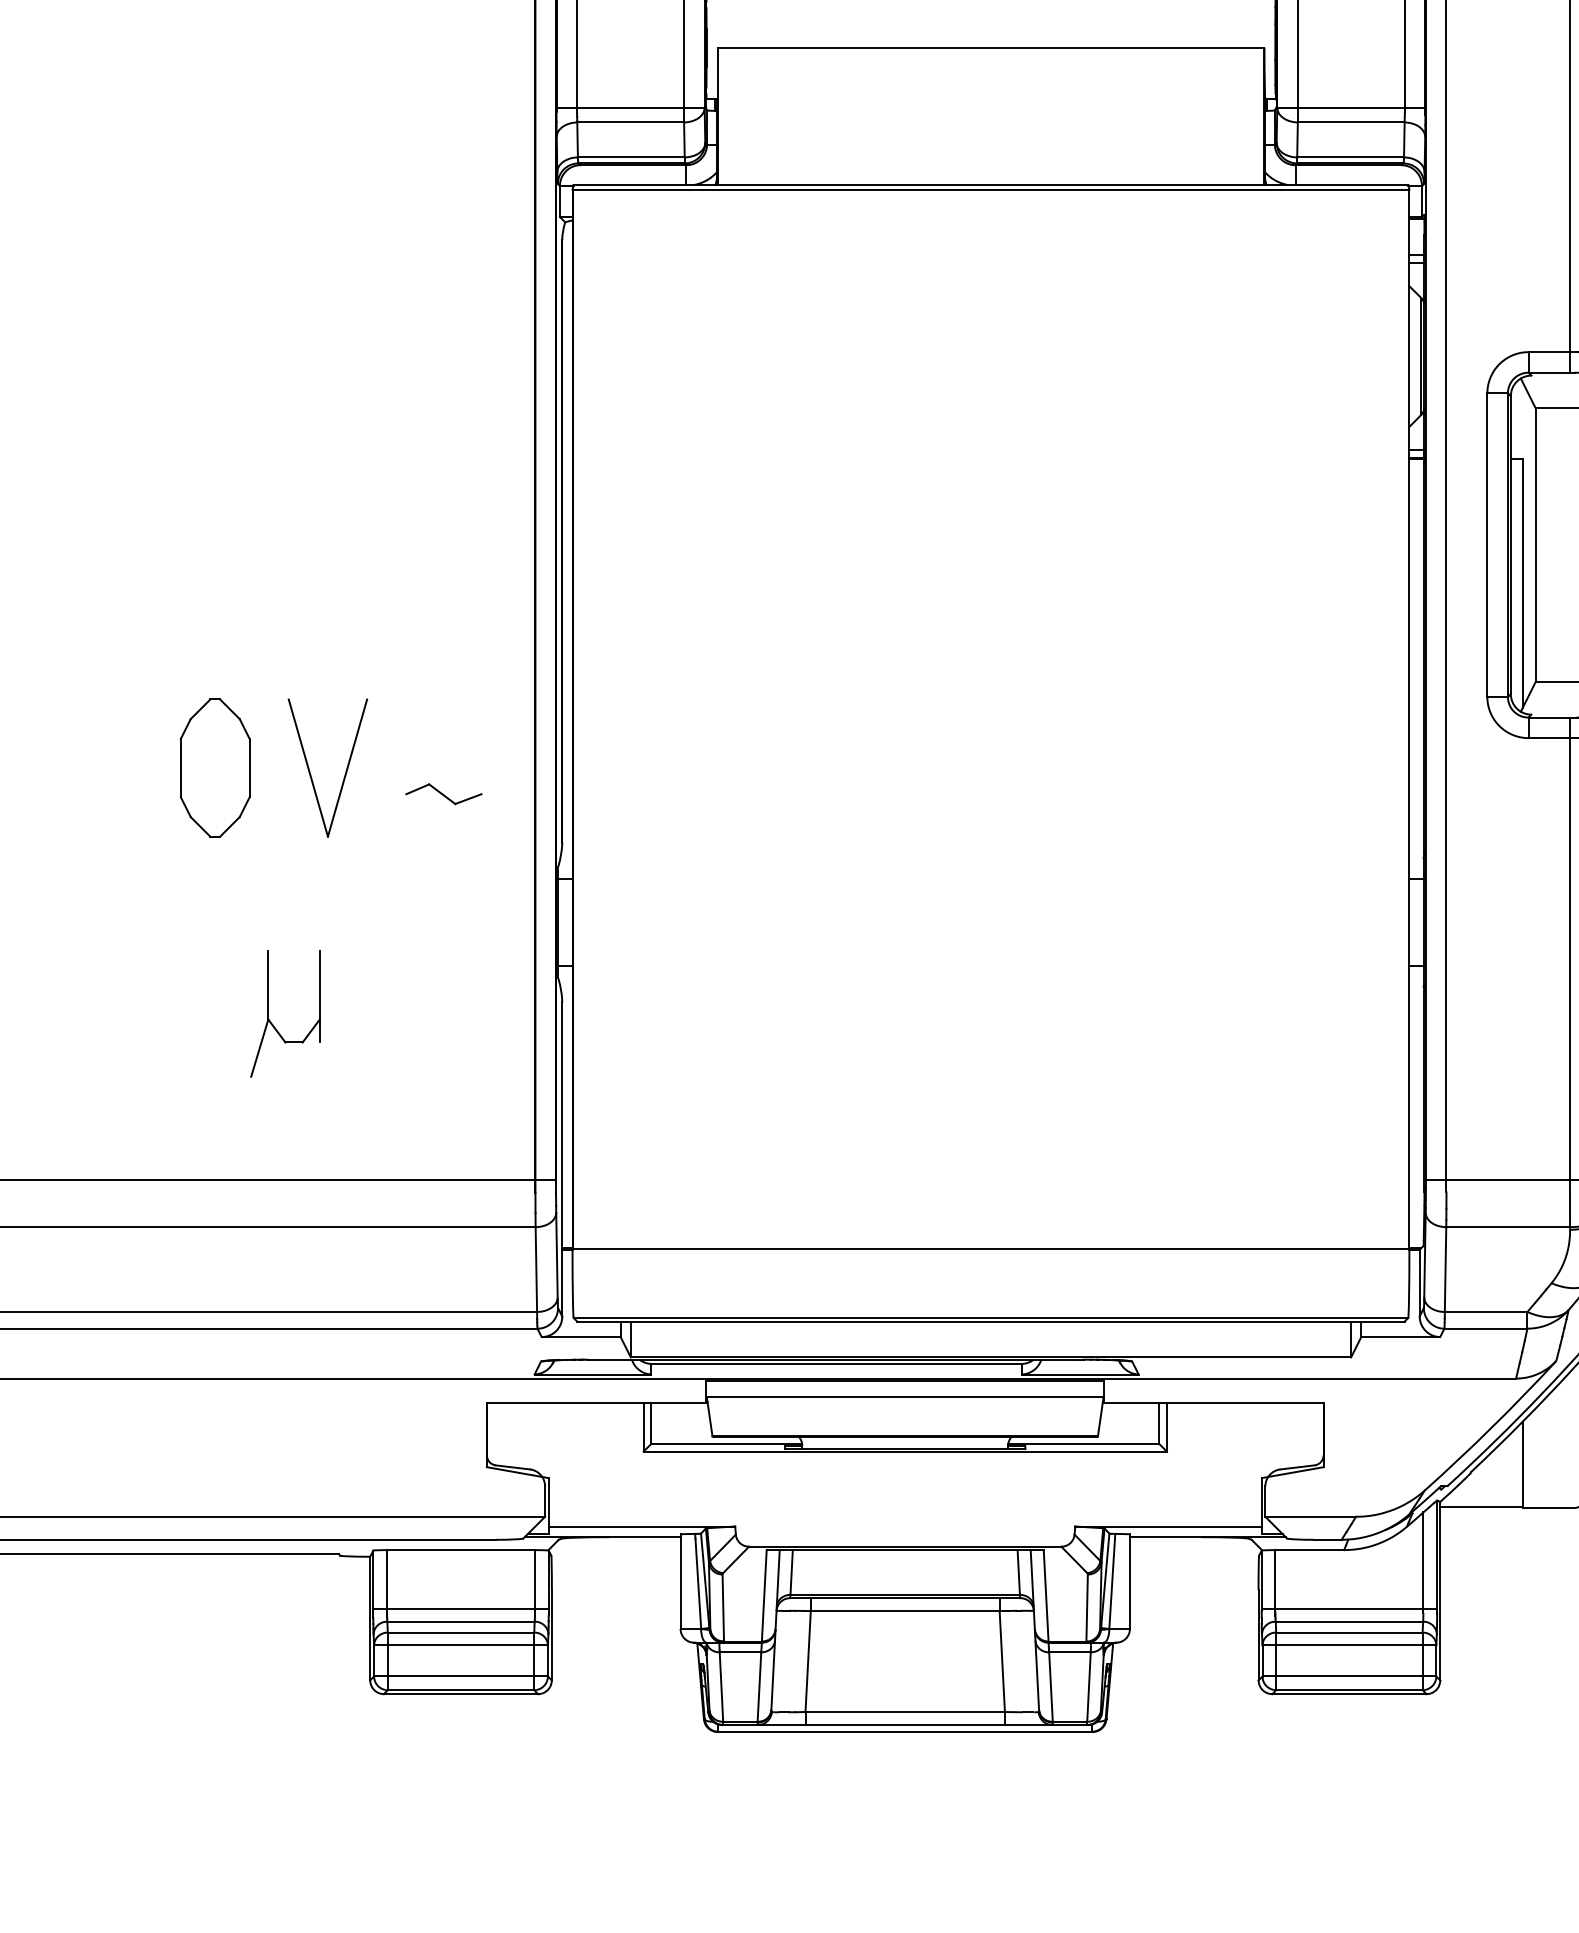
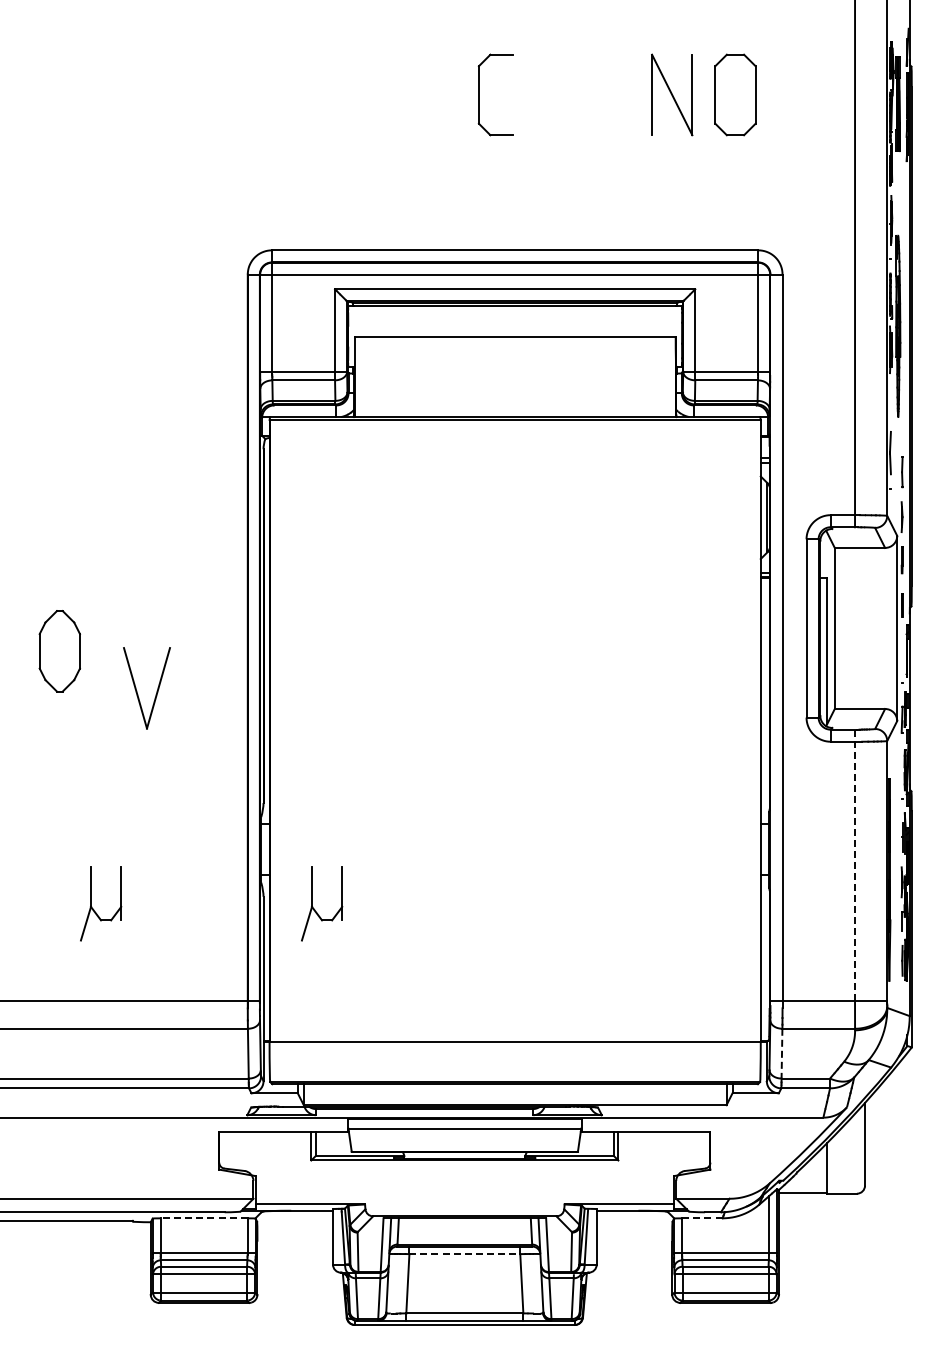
part: (214, 768) -> (59, 651), moved
part: (311, 771) -> (137, 690), moved
part: (442, 793) -> (193, 774), removed
line: (1570, 948) -> (855, 865), solid -> dashed
part: (650, 1023) -> (315, 909), added
line: (1444, 1269) -> (781, 1053), solid -> dashed
line: (459, 1550) -> (203, 1218), solid -> dashed
line: (1308, 1550) -> (701, 1218), solid -> dashed
line: (906, 1611) -> (465, 1254), solid -> dashed

